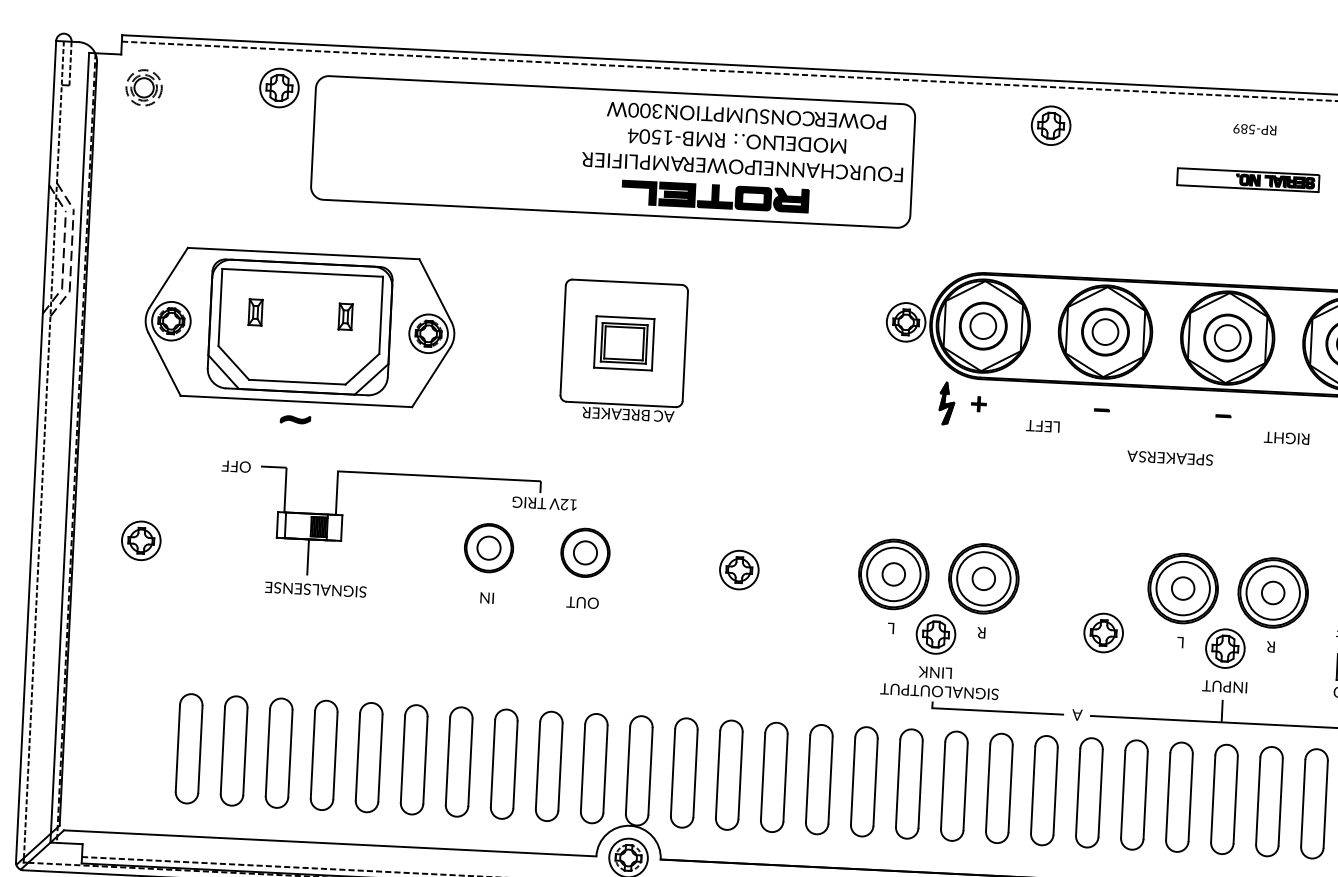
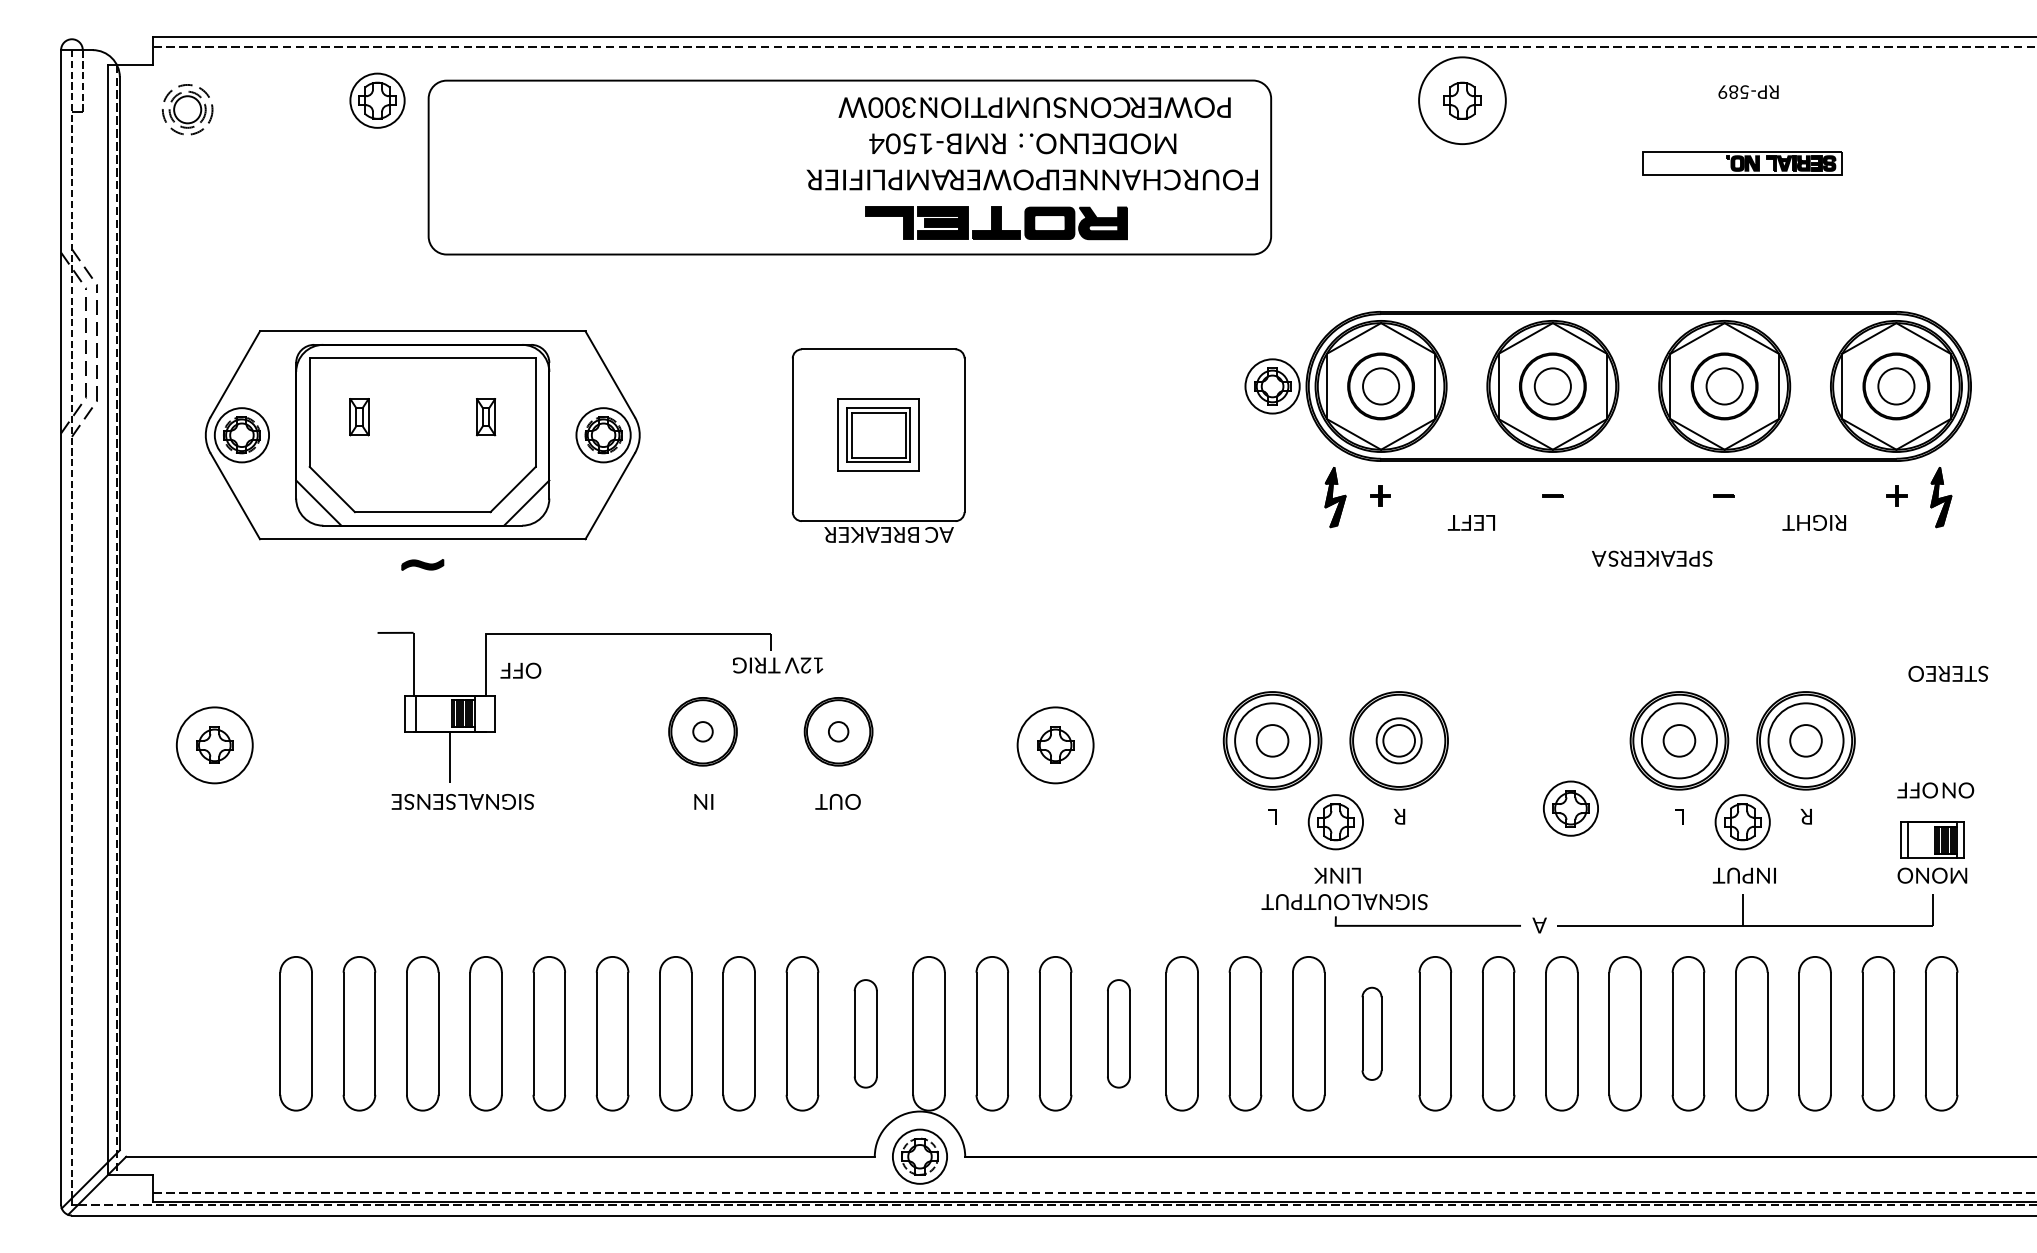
circle: (1051, 125) -> (1462, 100), size x1.6
text: (235, 466) -> (520, 670), moved
circle: (141, 540) -> (214, 745), size x1.4
circle: (488, 547) -> (702, 731), size x0.6
circle: (585, 552) -> (838, 731), size x0.6
circle: (739, 570) -> (1055, 745), size x1.4
circle: (983, 578) -> (1398, 740), size x0.6
part: (594, 768) -> (865, 1033), size x0.7
part: (774, 777) -> (1118, 1033), size x0.7
part: (953, 786) -> (1371, 1033), size x0.6

